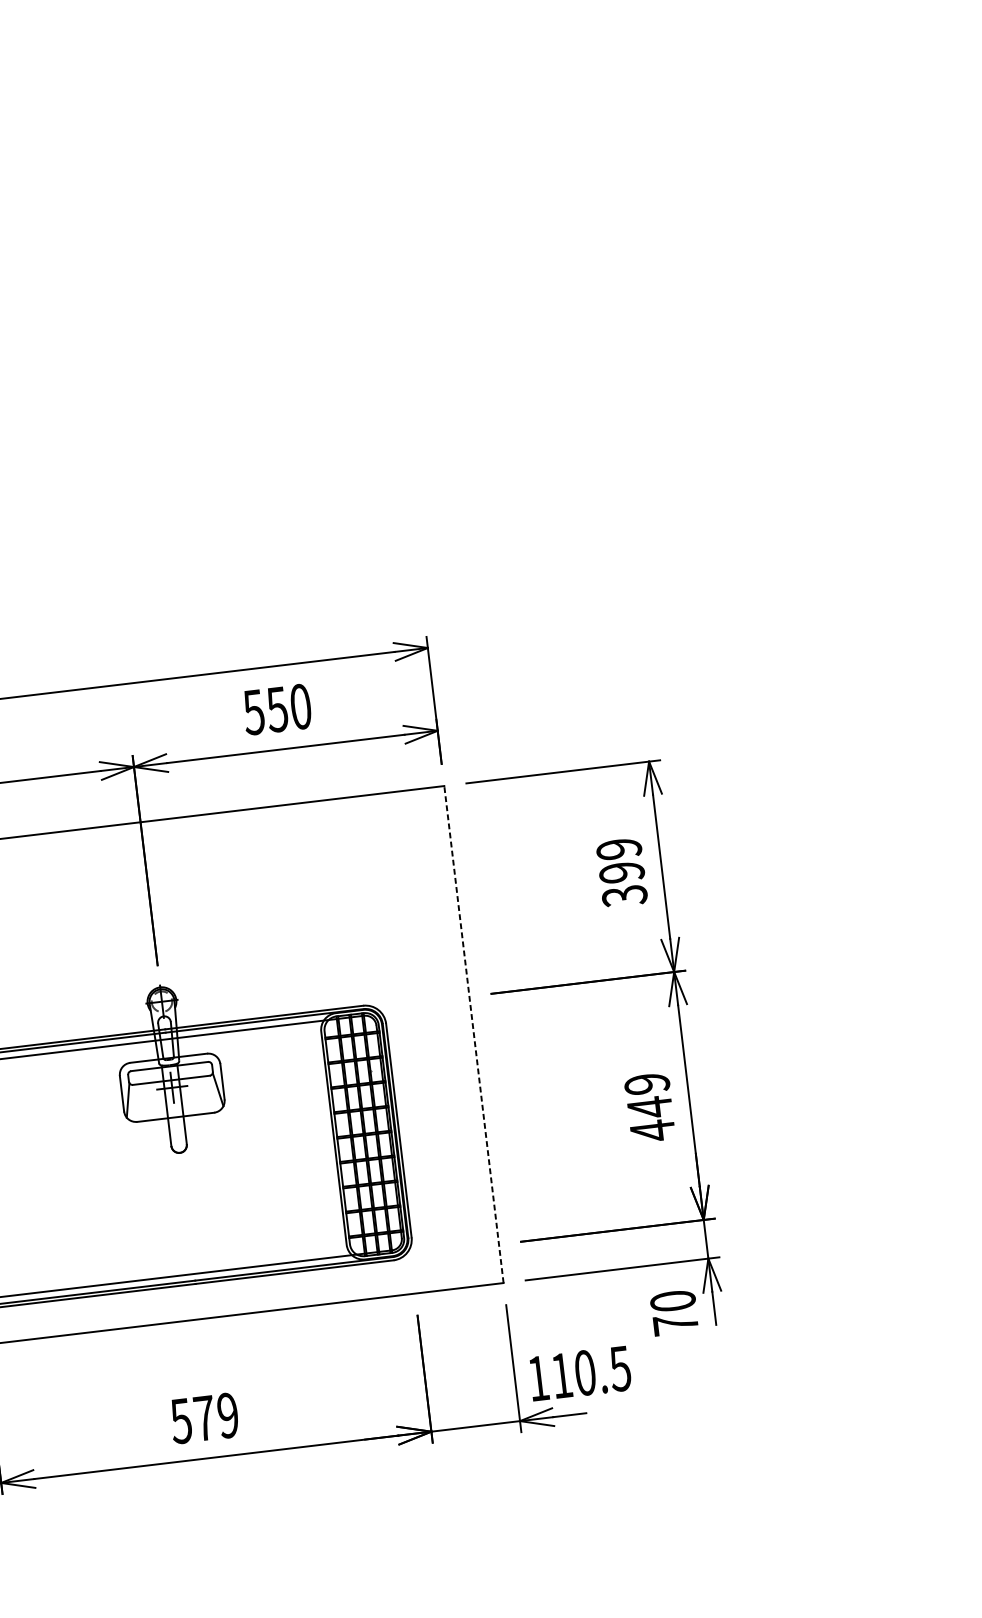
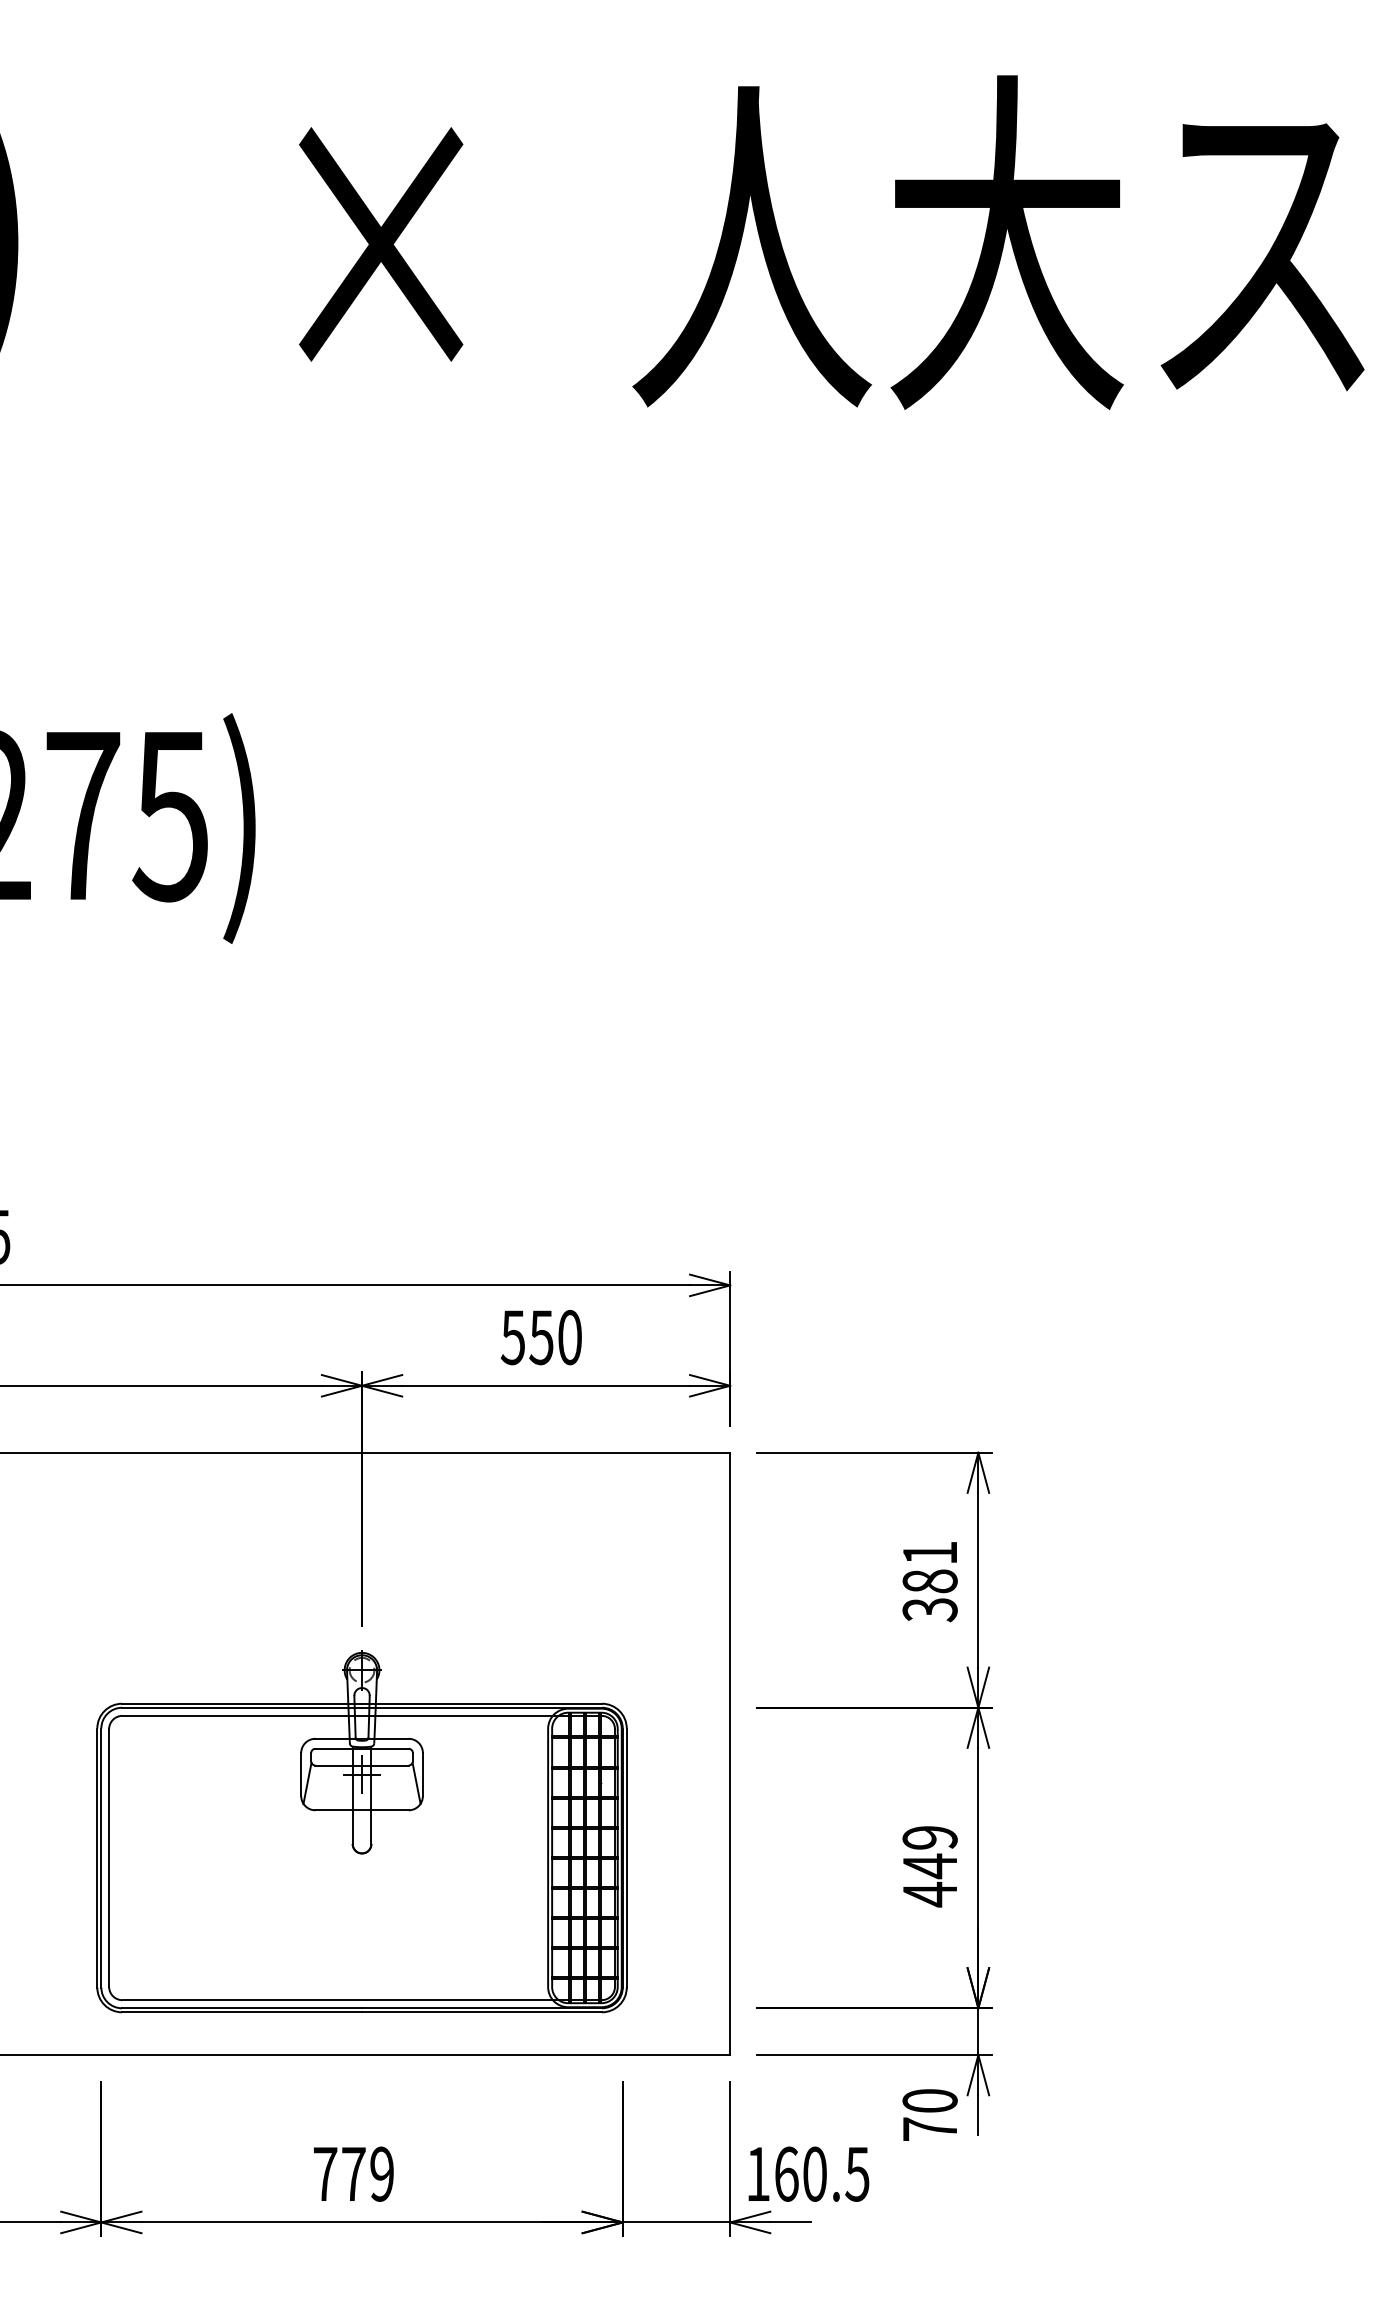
text: (620, 861) -> (929, 1567), 399 -> 381
line: (474, 1034) -> (730, 1753), dashed -> solid
text: (561, 1375) -> (786, 2173), 110.5 -> 160.5
text: (181, 1421) -> (325, 2174), 579 -> 779

